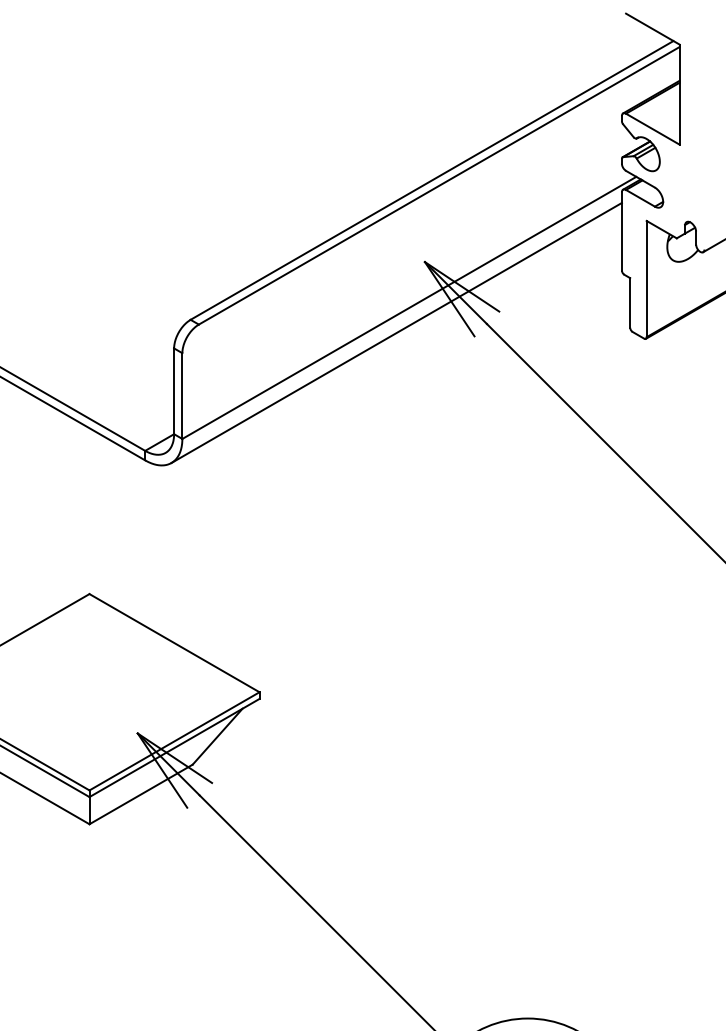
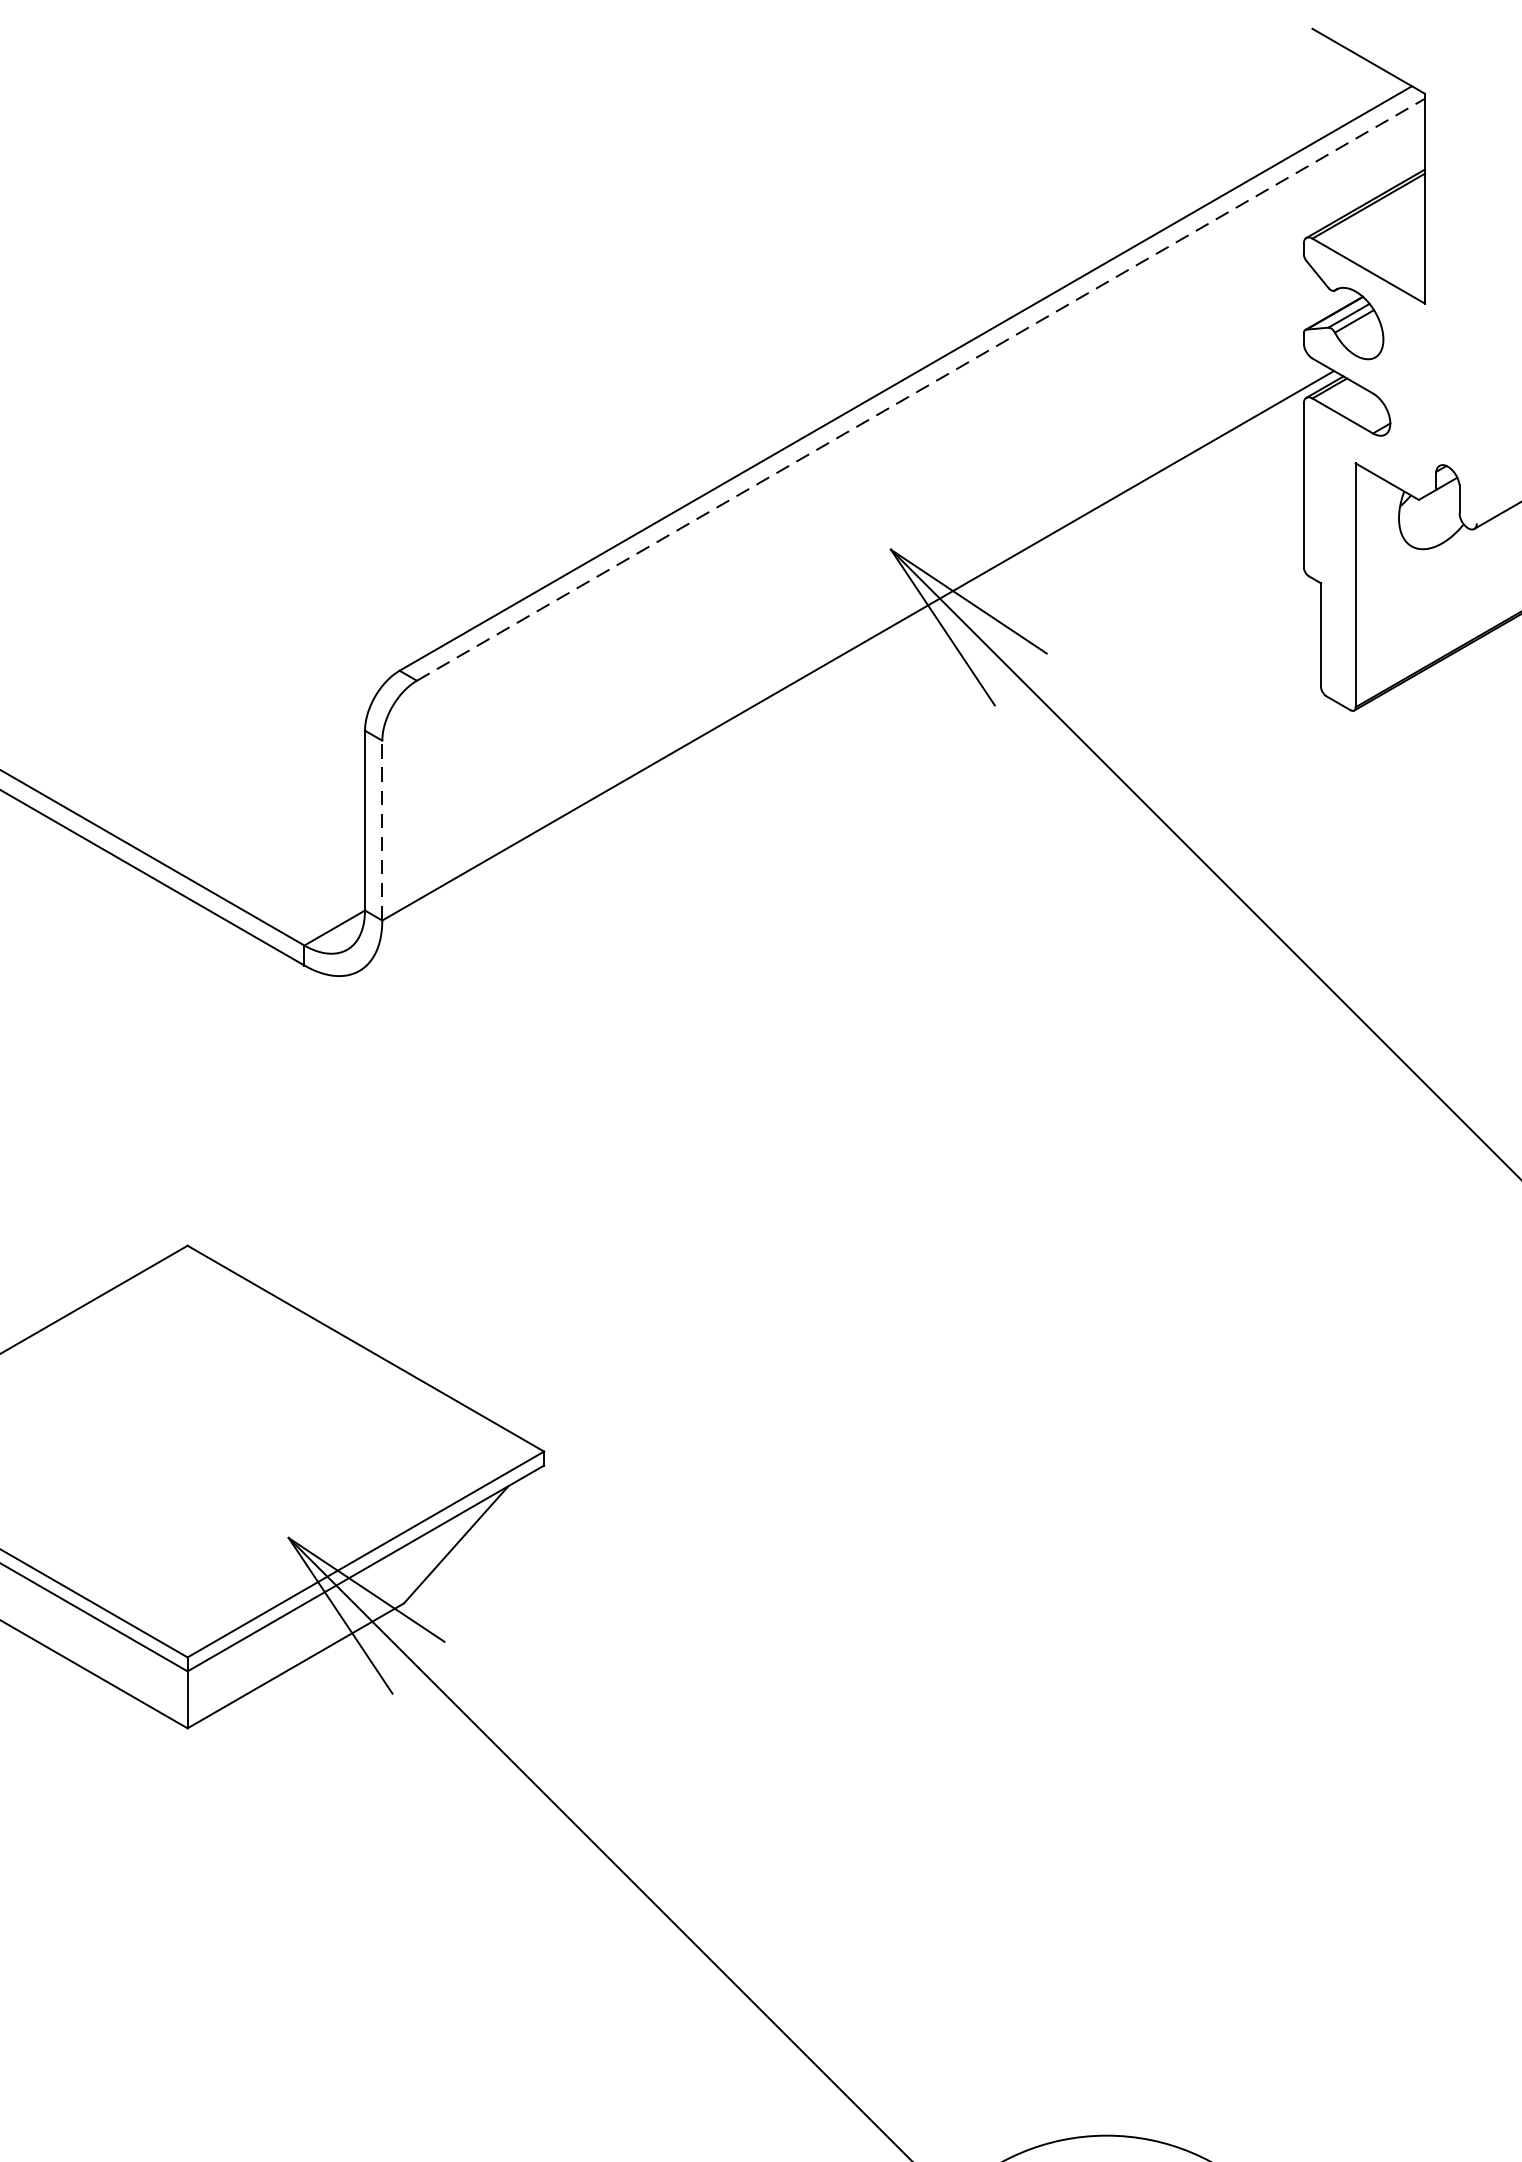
line: (439, 185) -> (921, 389), solid -> dashed
line: (396, 332) -> (831, 697), removed
line: (182, 396) -> (382, 831), solid -> dashed

